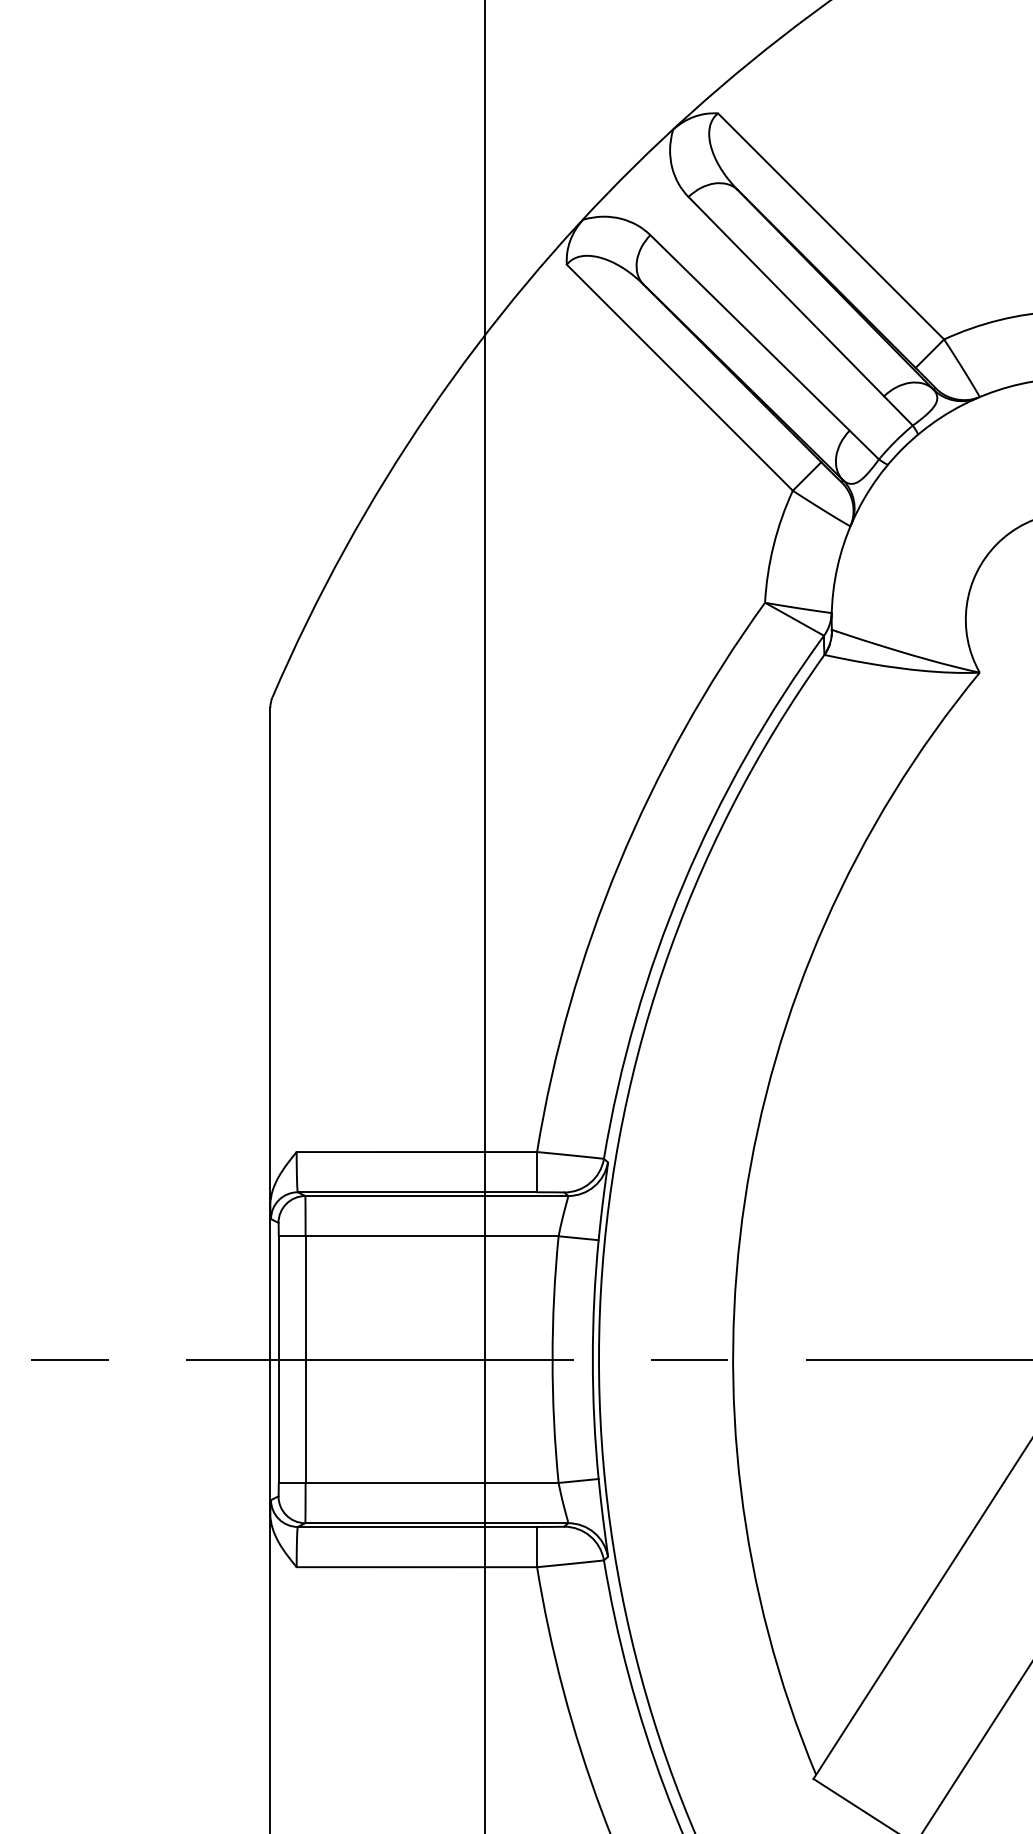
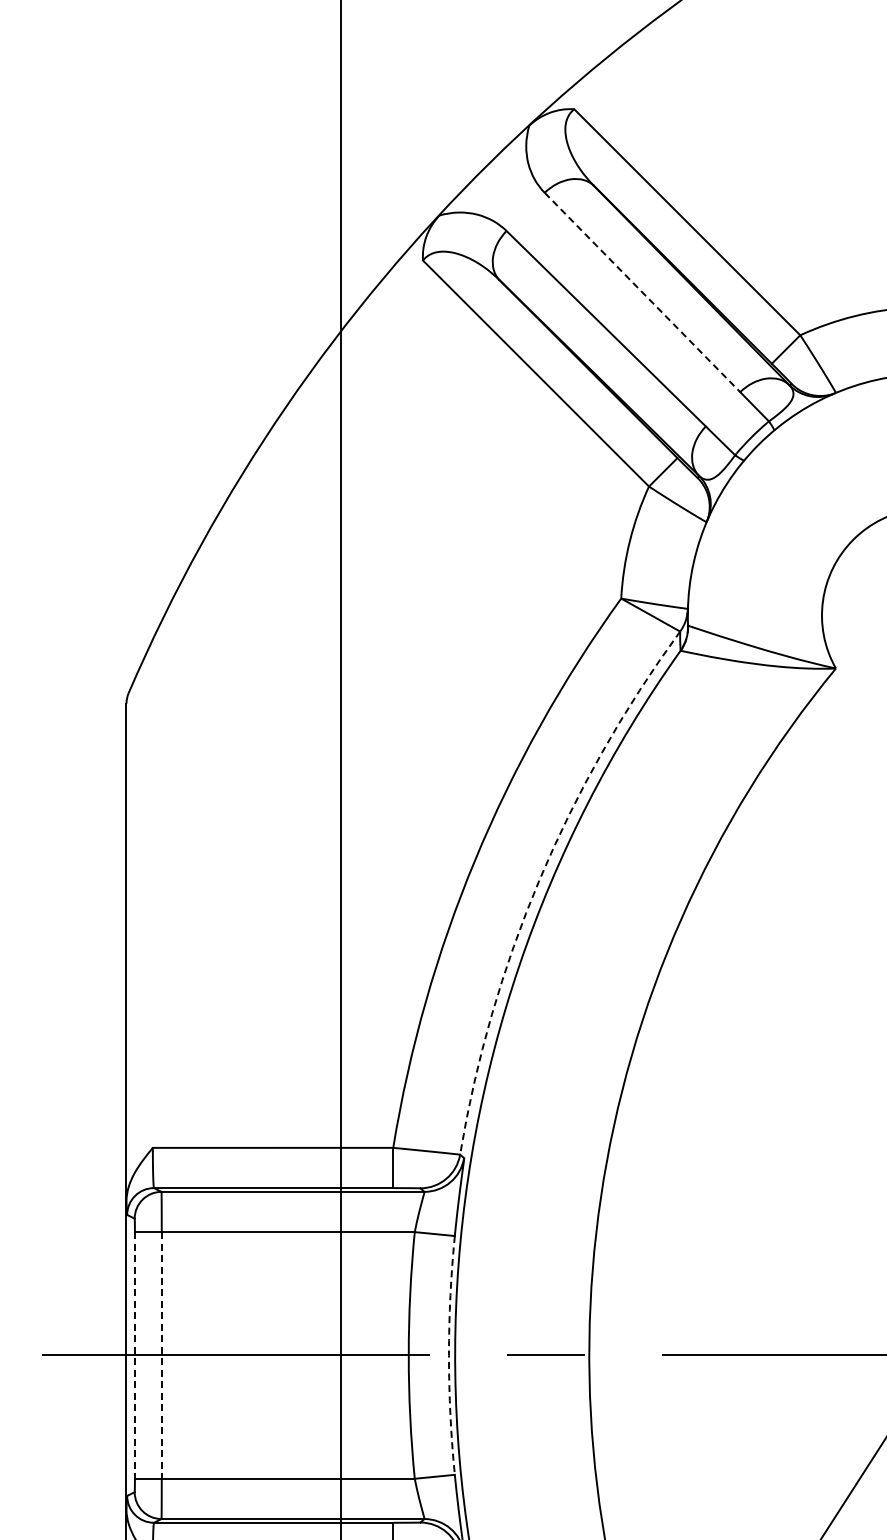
line: (786, 296) -> (642, 292), solid -> dashed
arc: (683, 884) -> (539, 880), solid -> dashed
arc: (592, 1359) -> (448, 1355), solid -> dashed
line: (278, 1360) -> (134, 1356), solid -> dashed
line: (305, 1360) -> (161, 1356), solid -> dashed

